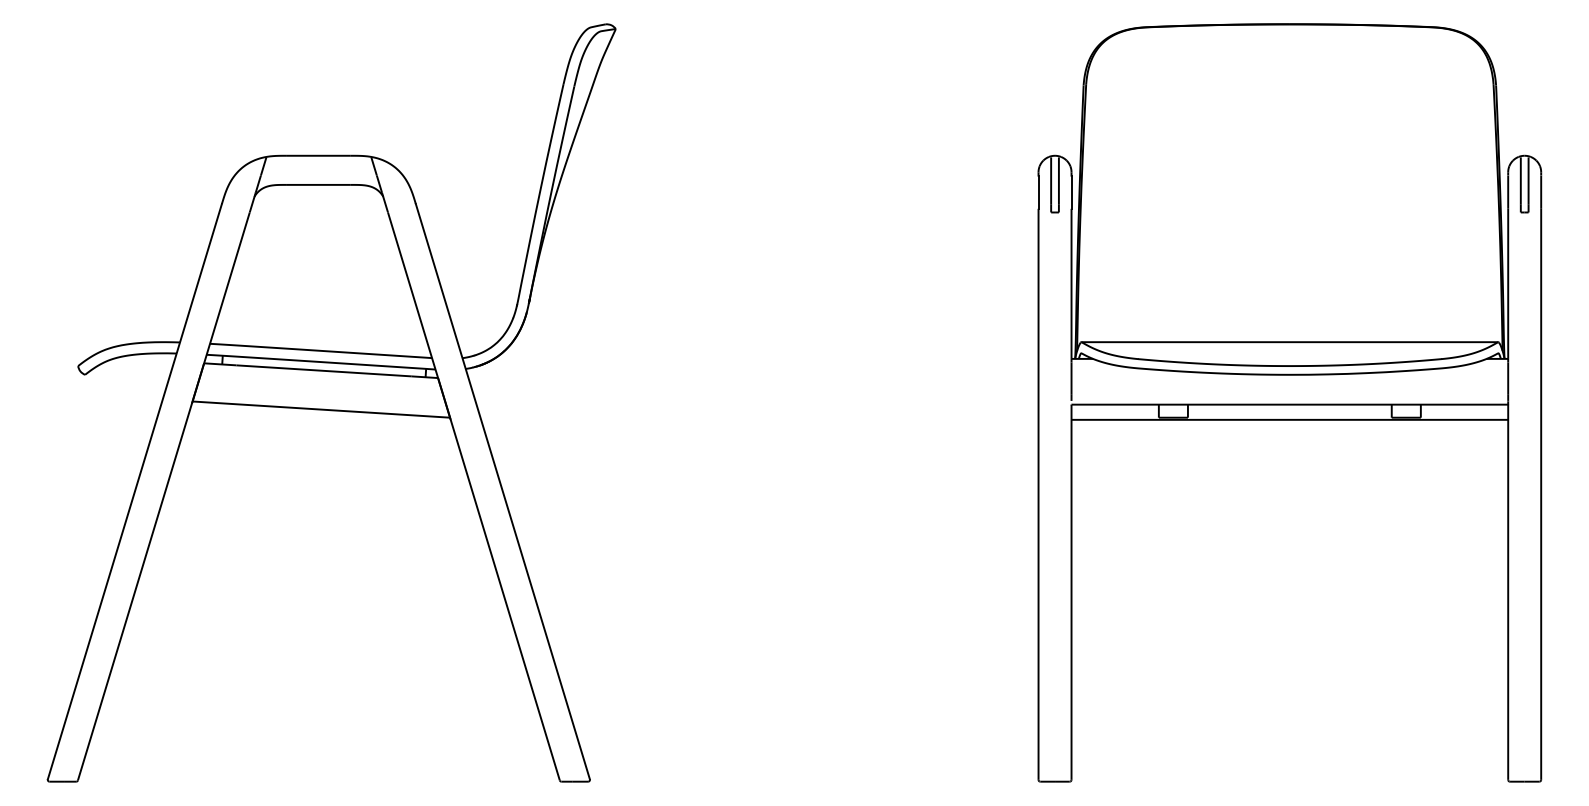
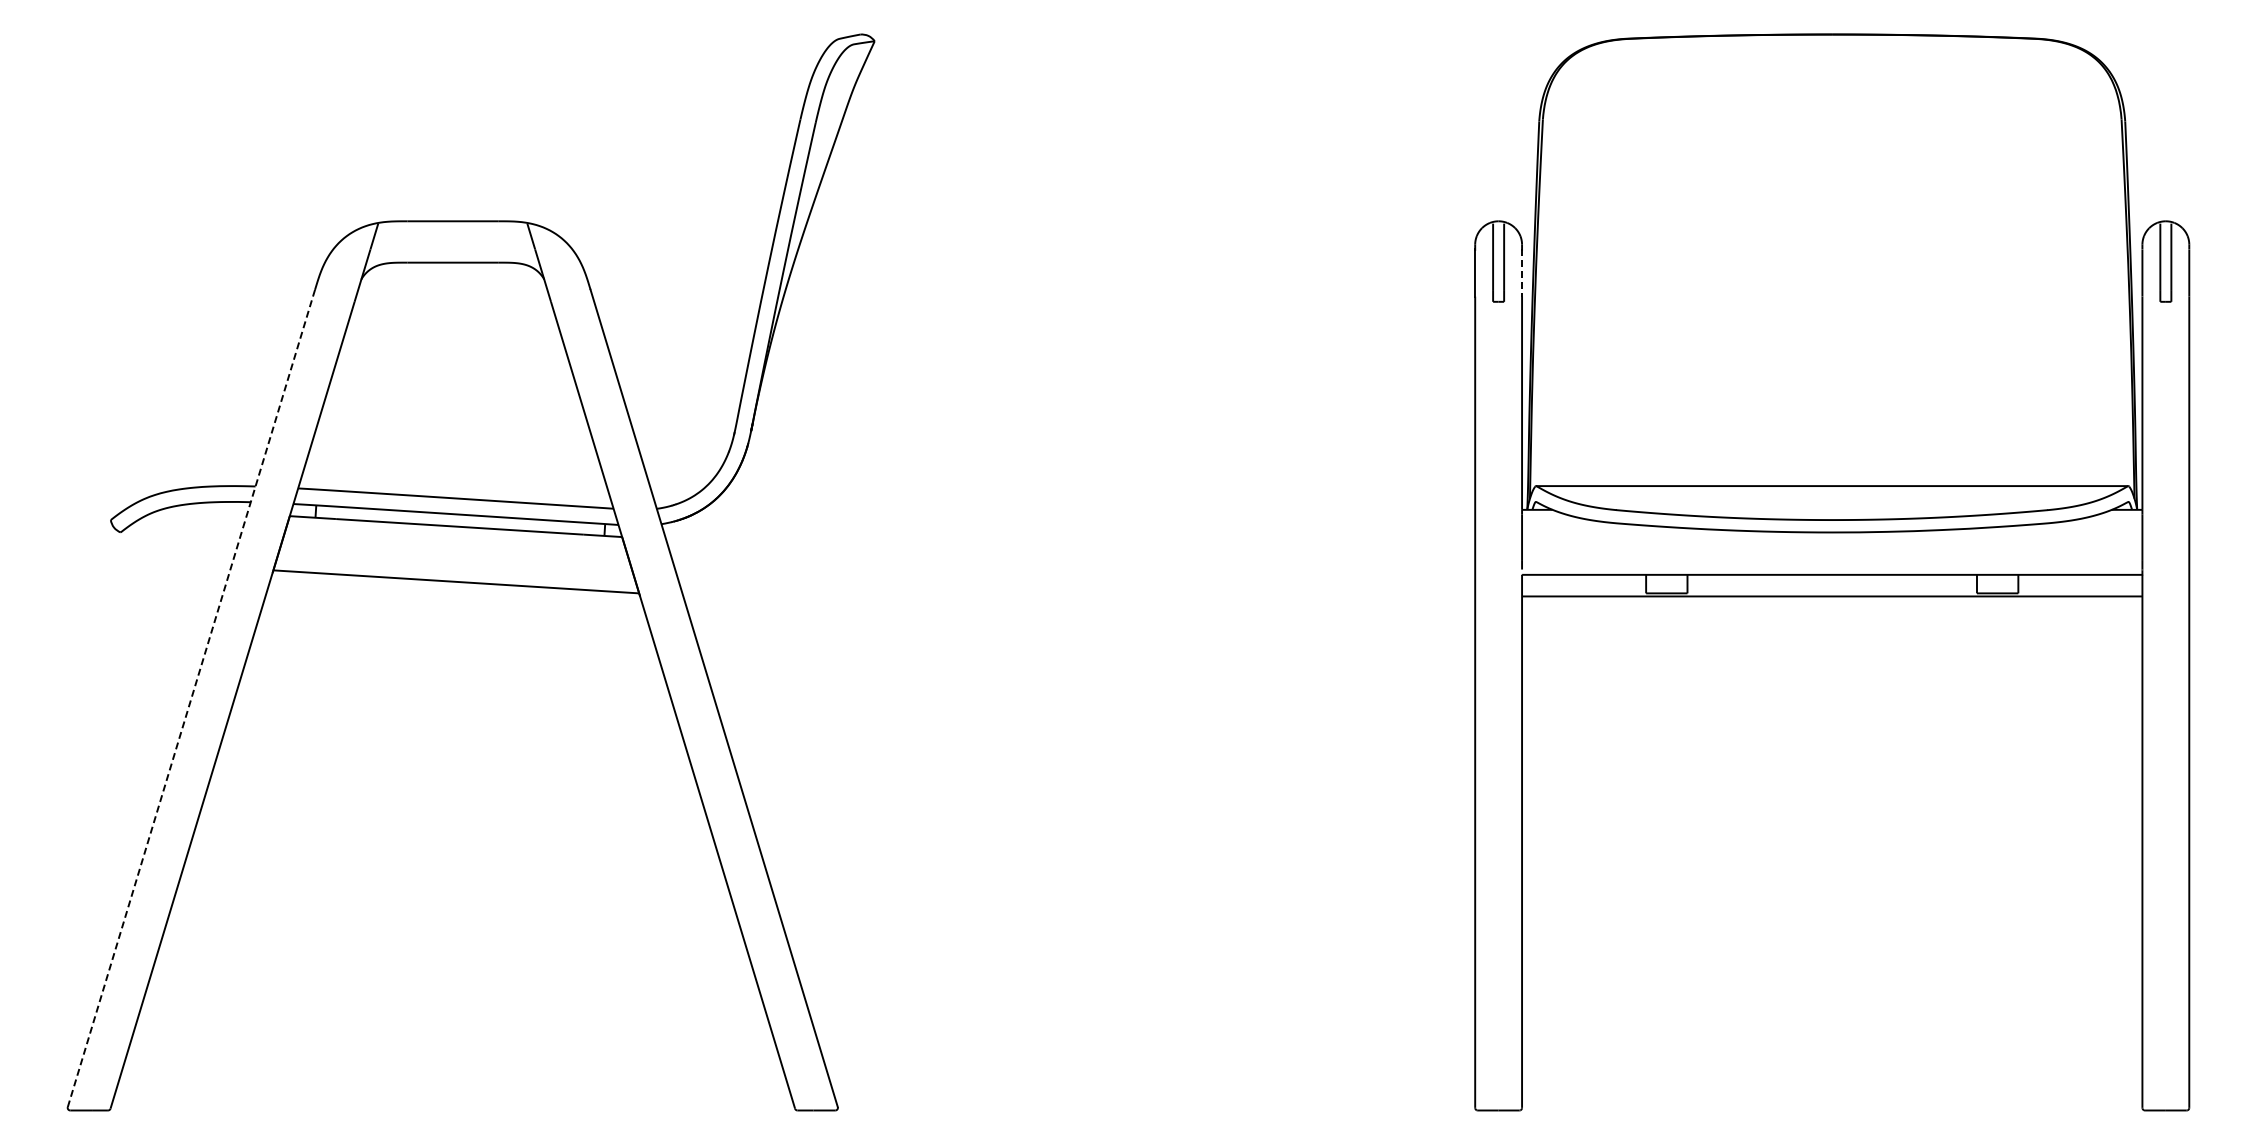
line: (1071, 192) -> (1522, 273), solid -> dashed
line: (134, 491) -> (191, 698), solid -> dashed

